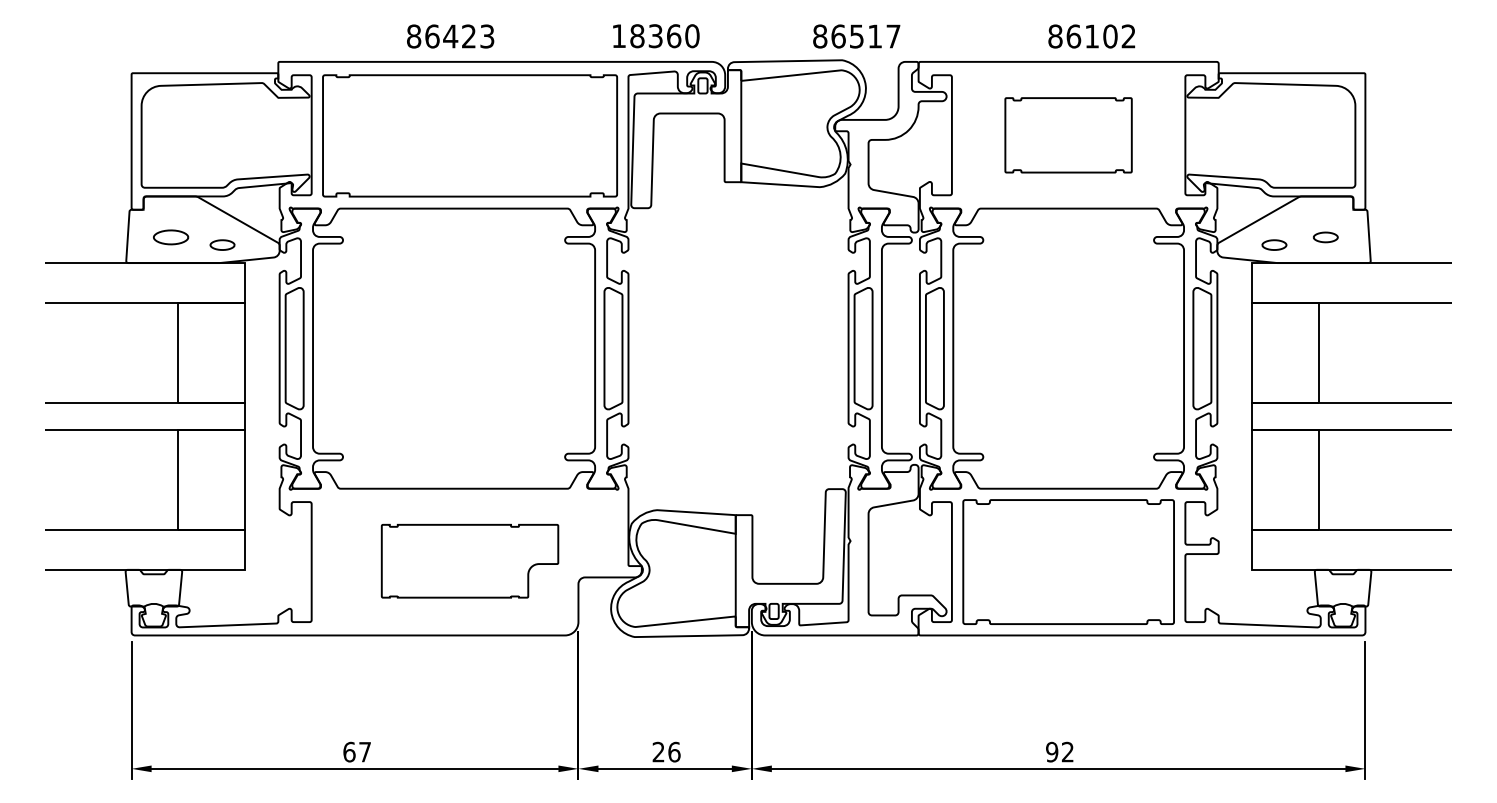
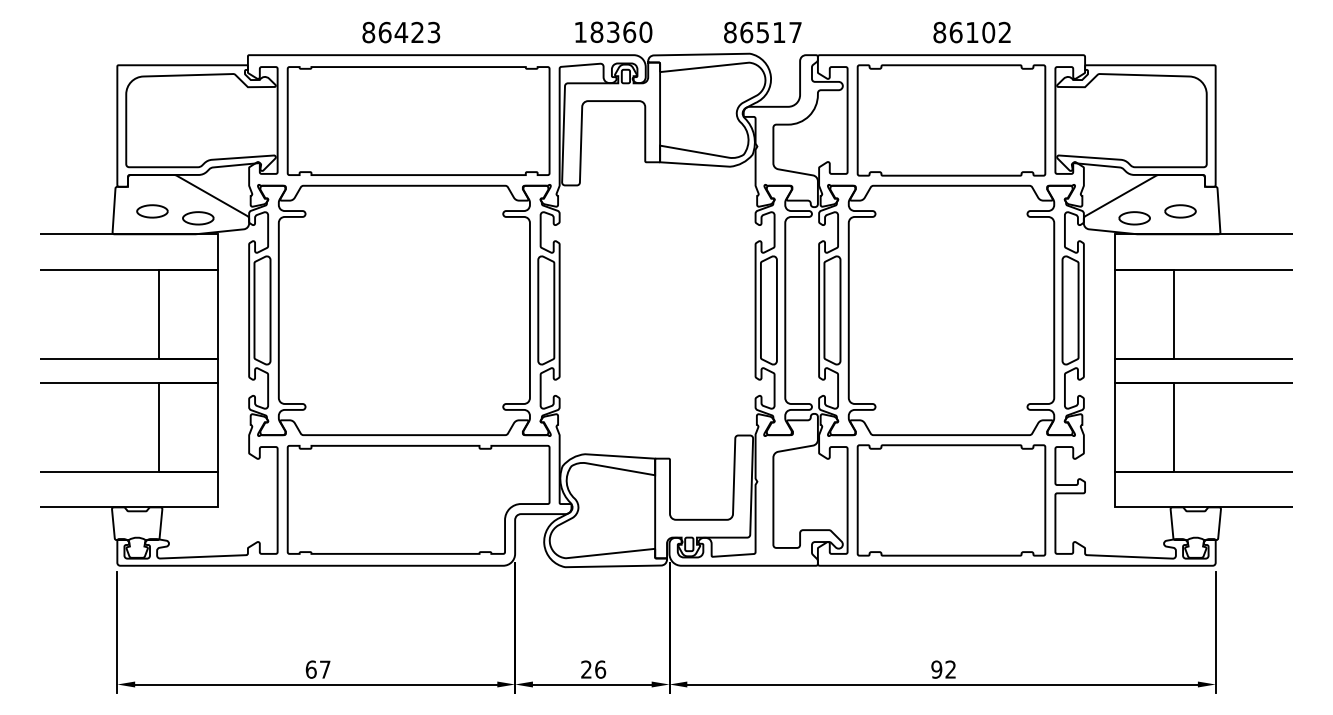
text: (656, 36) -> (613, 32), moved
part: (1068, 135) -> (951, 120), size x1.67
part: (1325, 237) -> (1180, 211), size x1.43
part: (222, 244) -> (198, 217), size x1.43
part: (1274, 244) -> (1134, 217), size x1.43
part: (469, 560) -> (418, 499), size x1.67

